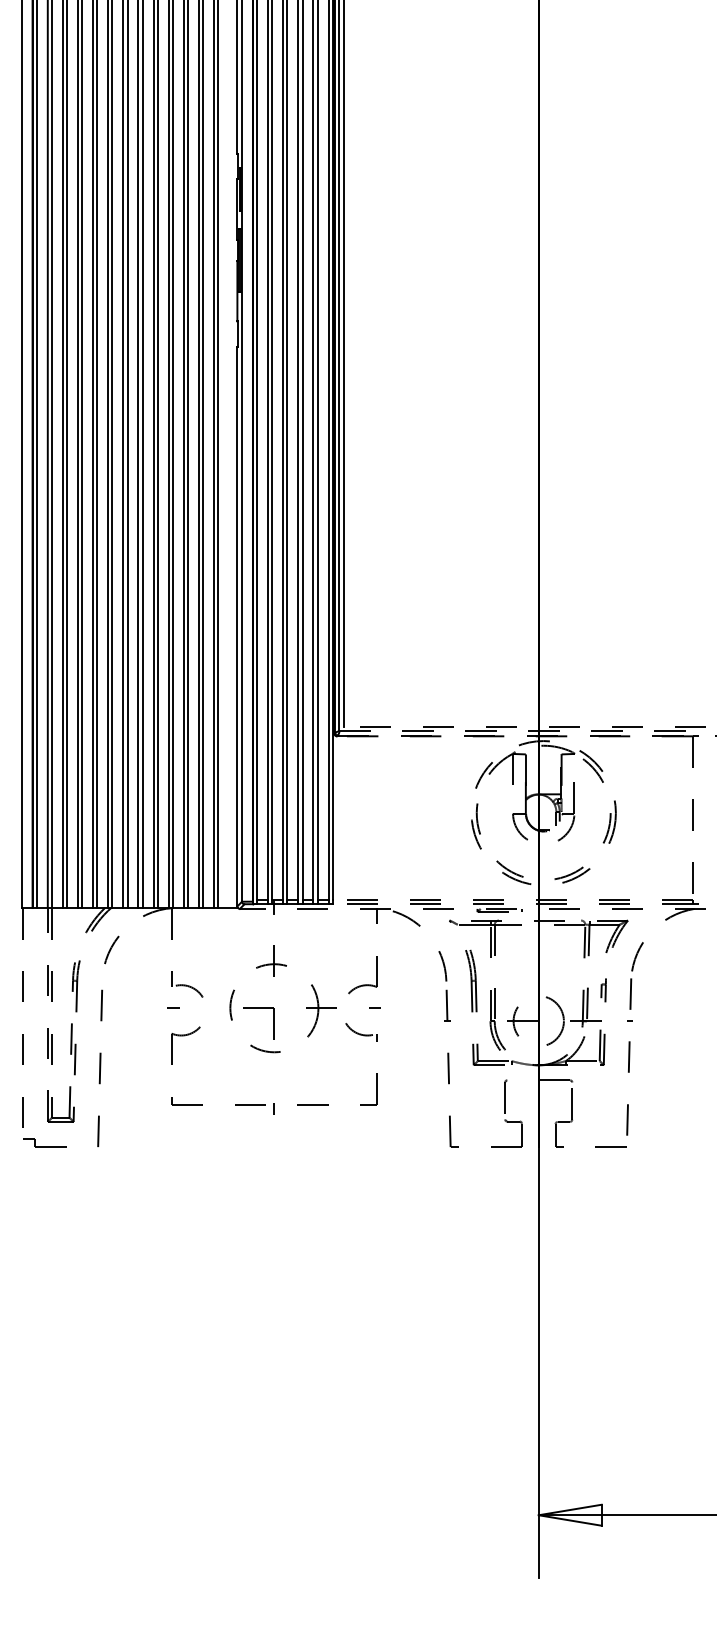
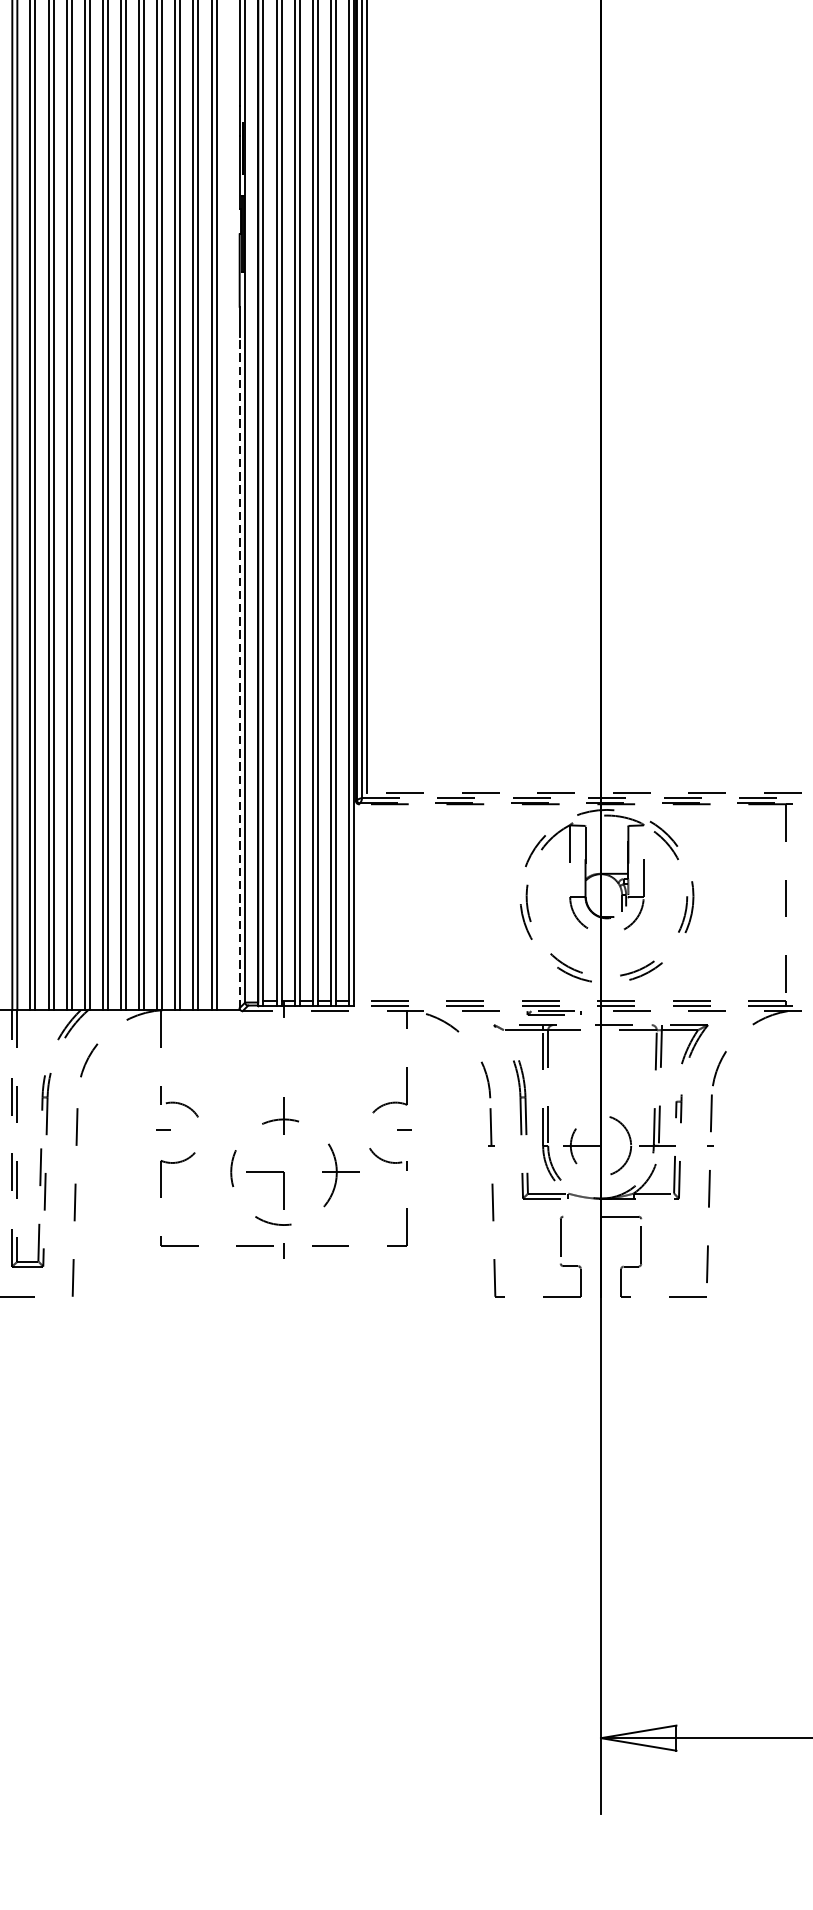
line: (237, 626) -> (239, 672), solid -> dashed
part: (273, 1007) -> (282, 1171), moved

